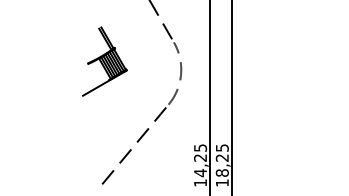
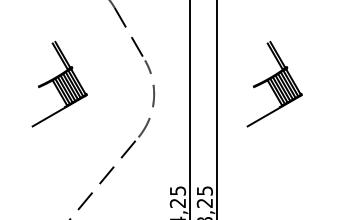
part: (278, 61) -> (274, 84), added

